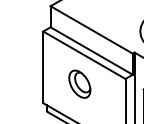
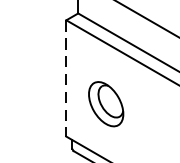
line: (43, 67) -> (66, 78), solid -> dashed
part: (79, 83) -> (105, 103), moved

